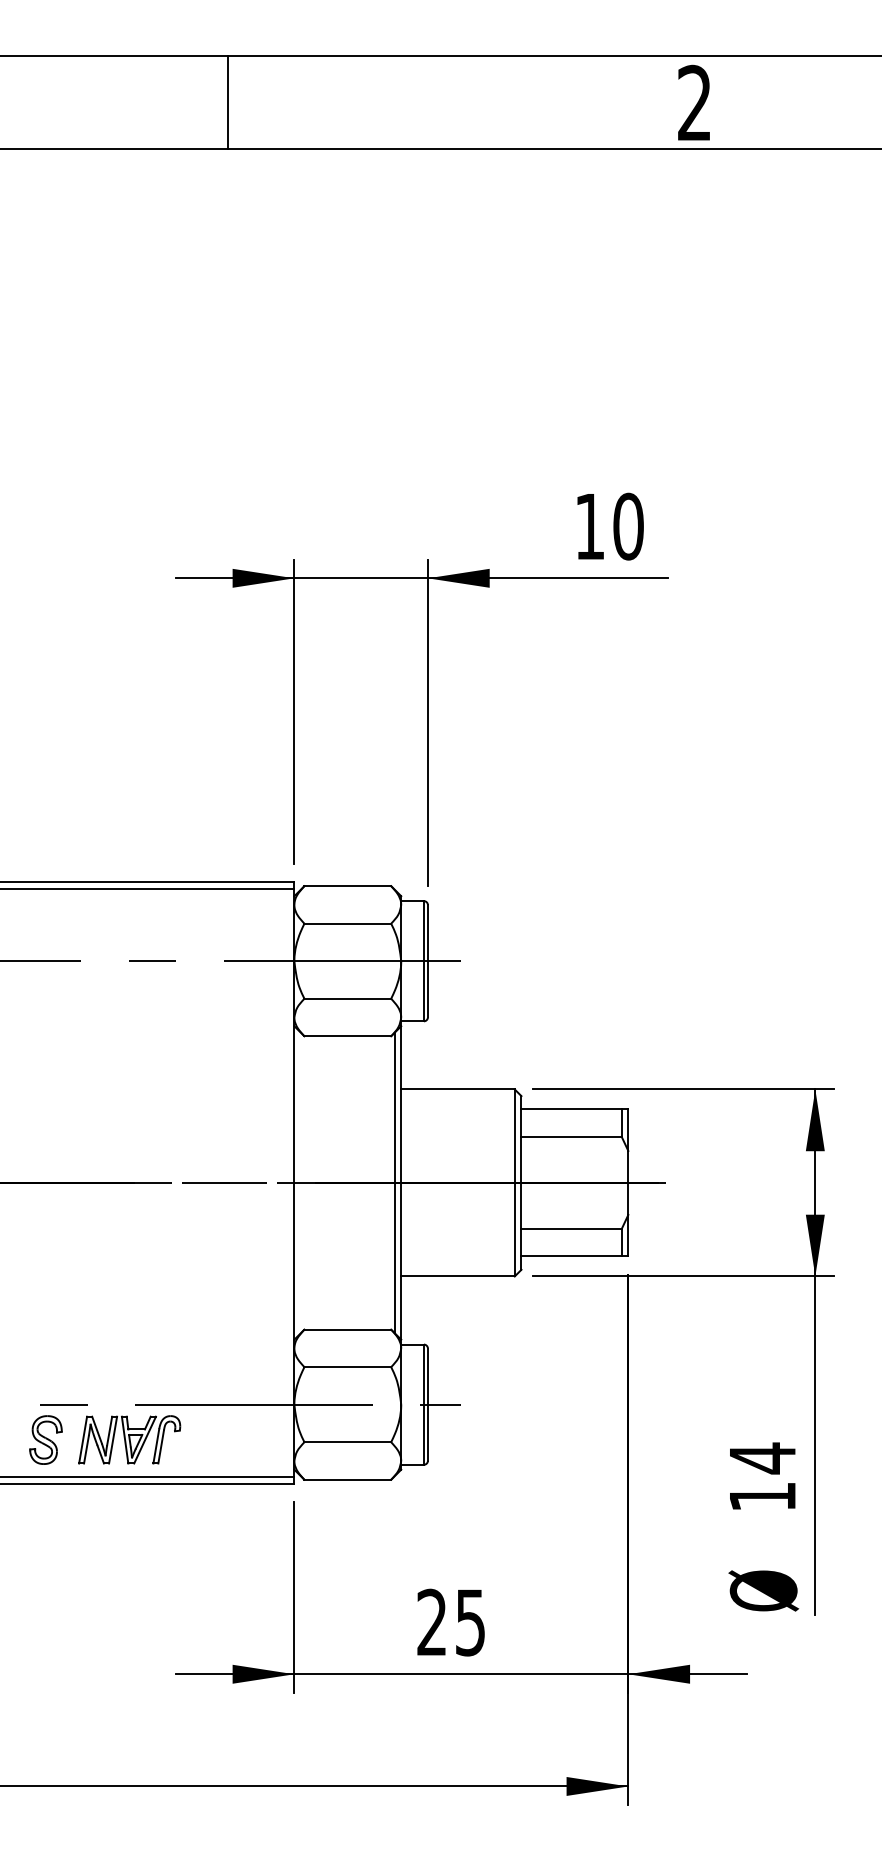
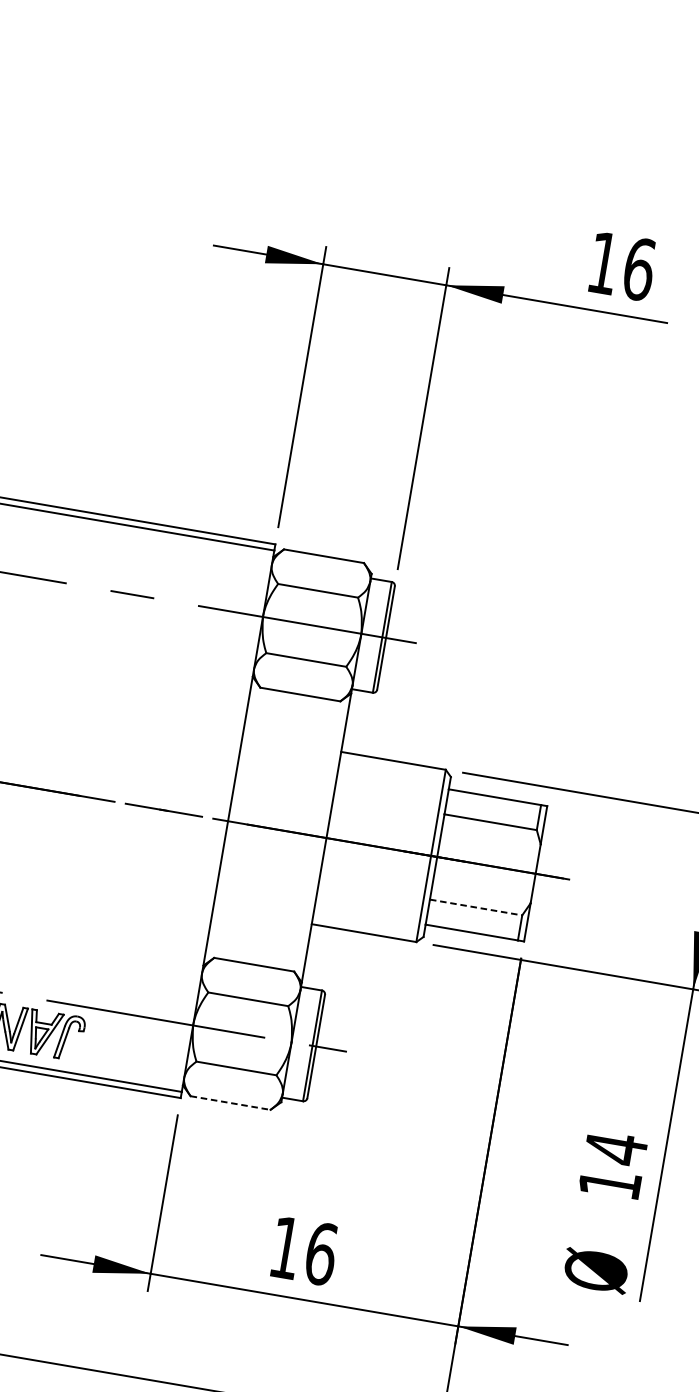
text: (628, 526) -> (639, 269), 10 -> 16
line: (394, 1182) -> (320, 836), removed
line: (572, 1229) -> (476, 907), solid -> dashed
line: (348, 1479) -> (231, 1102), solid -> dashed
text: (451, 1622) -> (303, 1250), 25 -> 16

